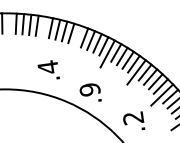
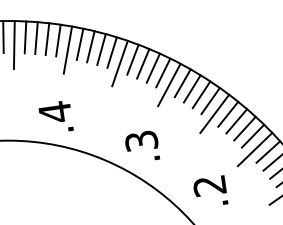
line: (8, 28) -> (13, 44), added
line: (42, 31) -> (66, 49), added
line: (76, 40) -> (120, 63), added
text: (48, 69) -> (55, 115), moved
text: (90, 89) -> (142, 140), .9 -> .3

